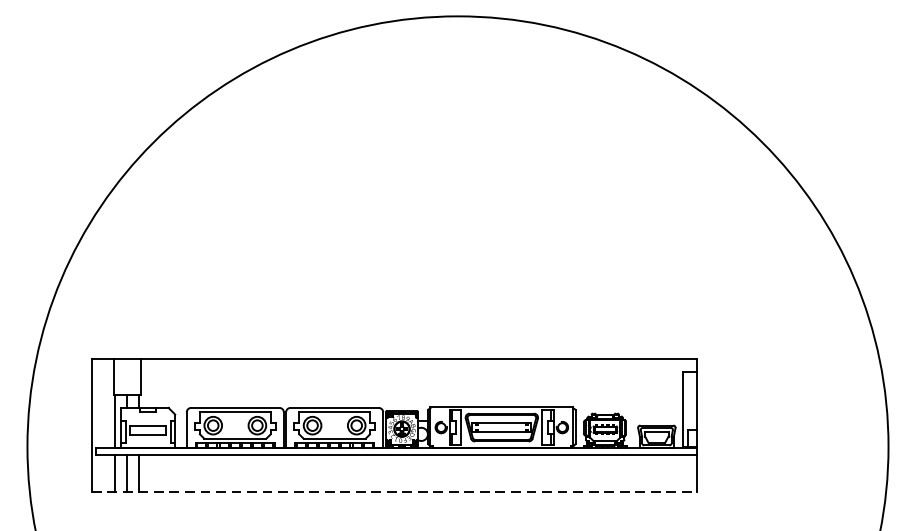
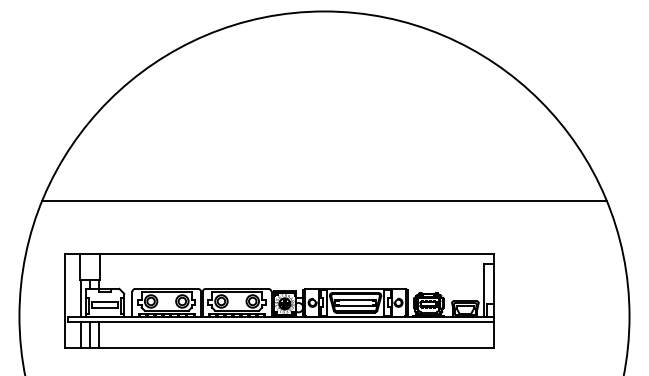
line: (458, 283) -> (324, 200), added
line: (394, 492) -> (279, 348), dashed -> solid

